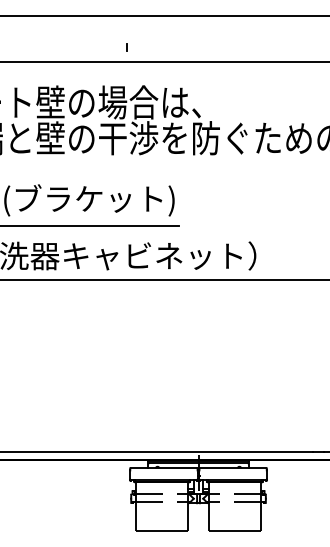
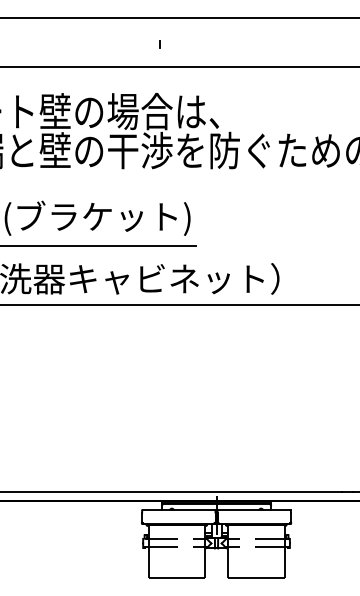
line: (126, 47) -> (159, 44), moved

